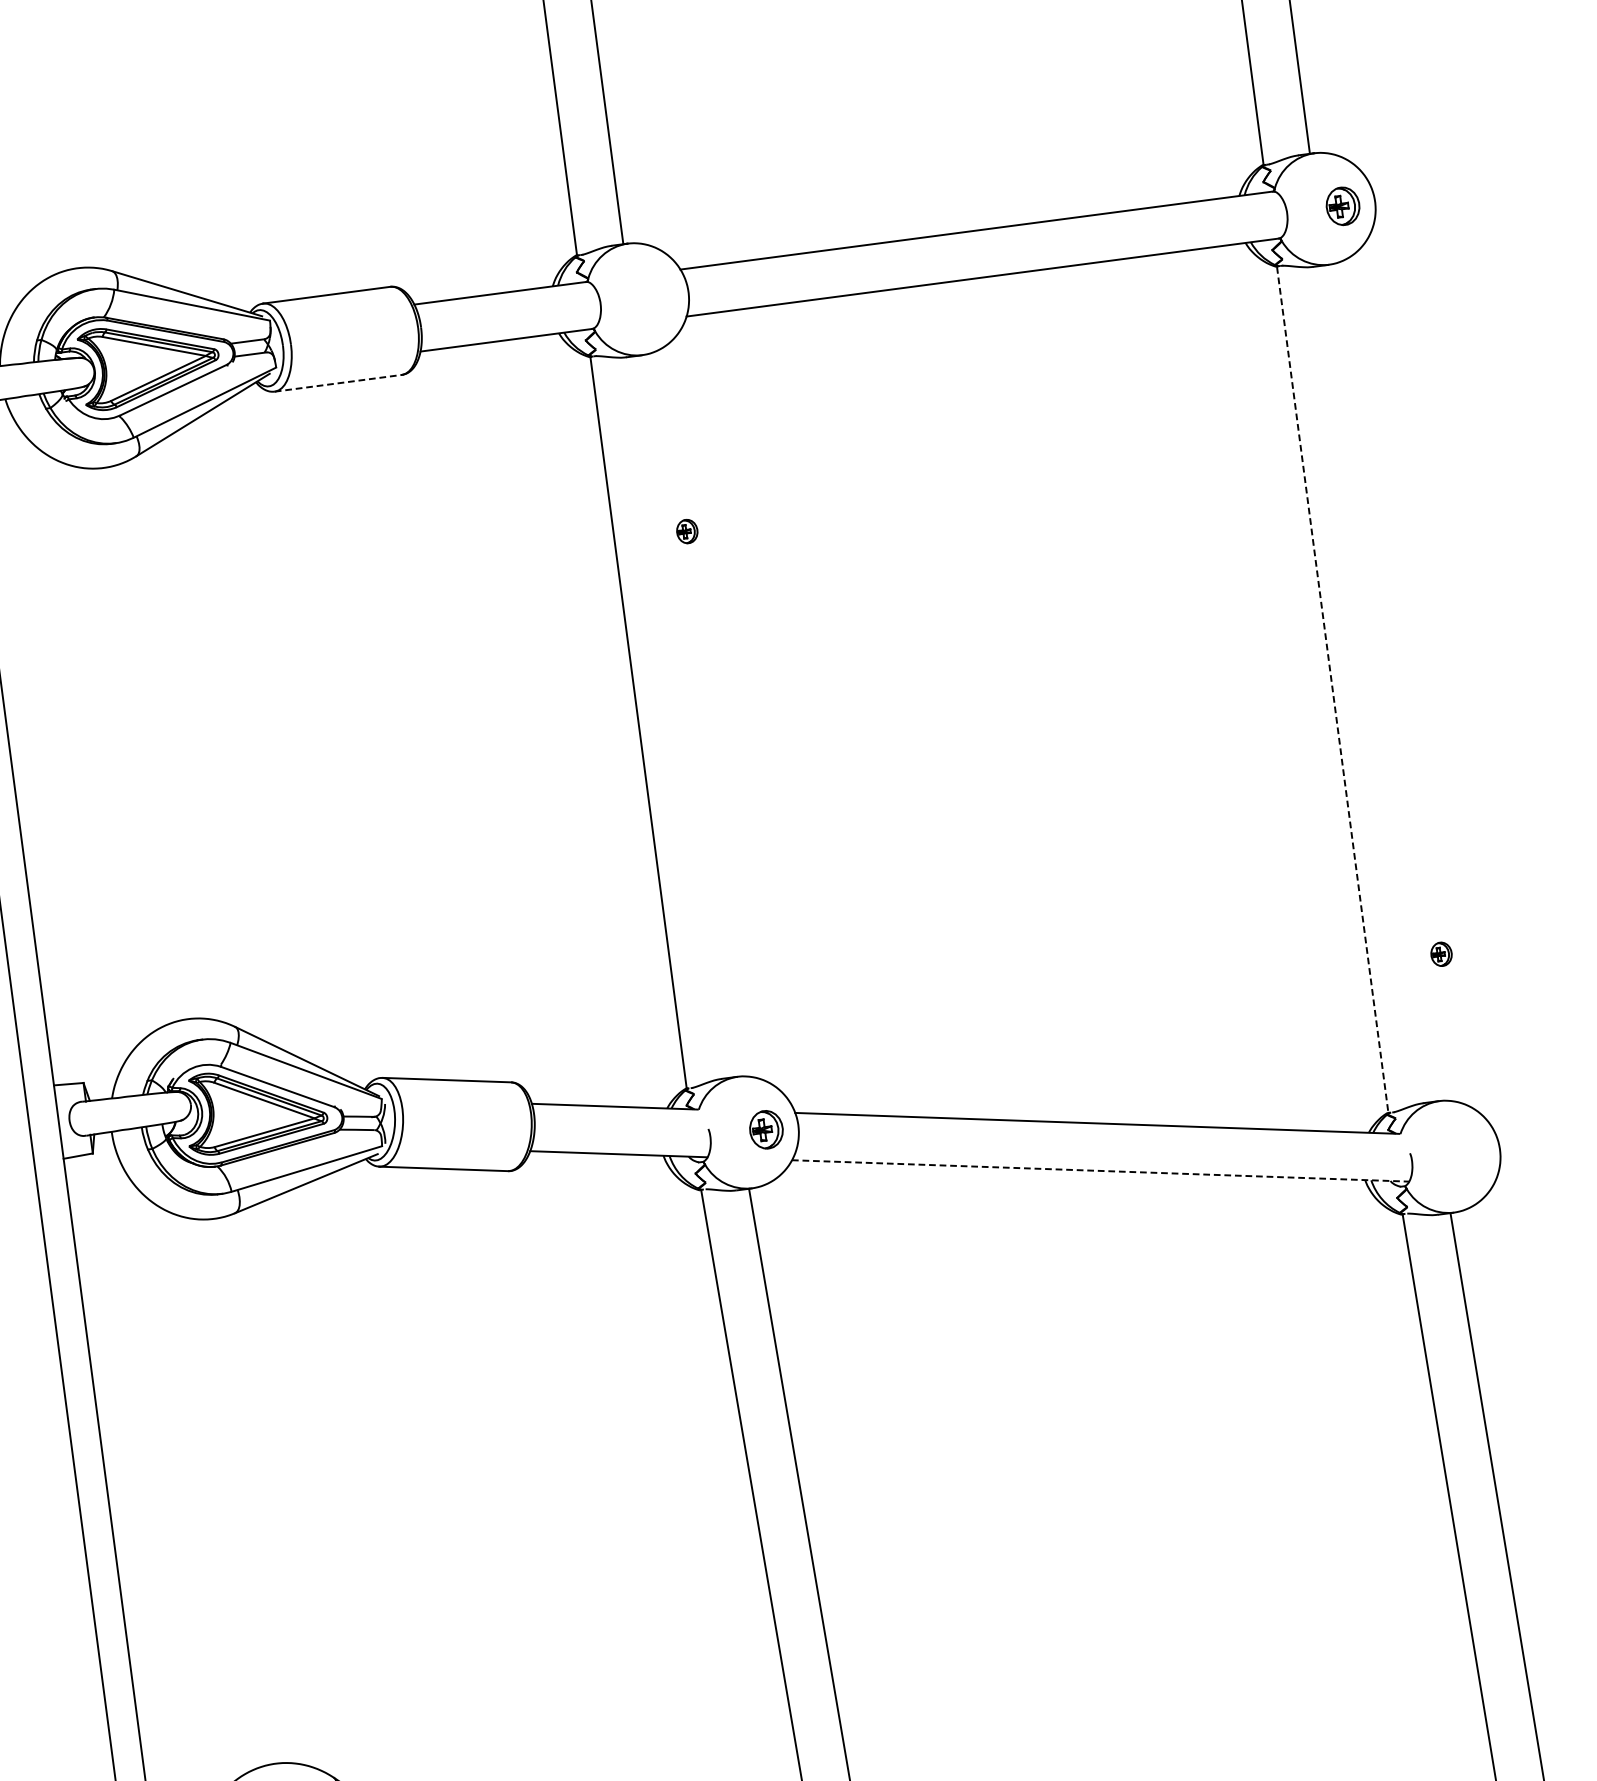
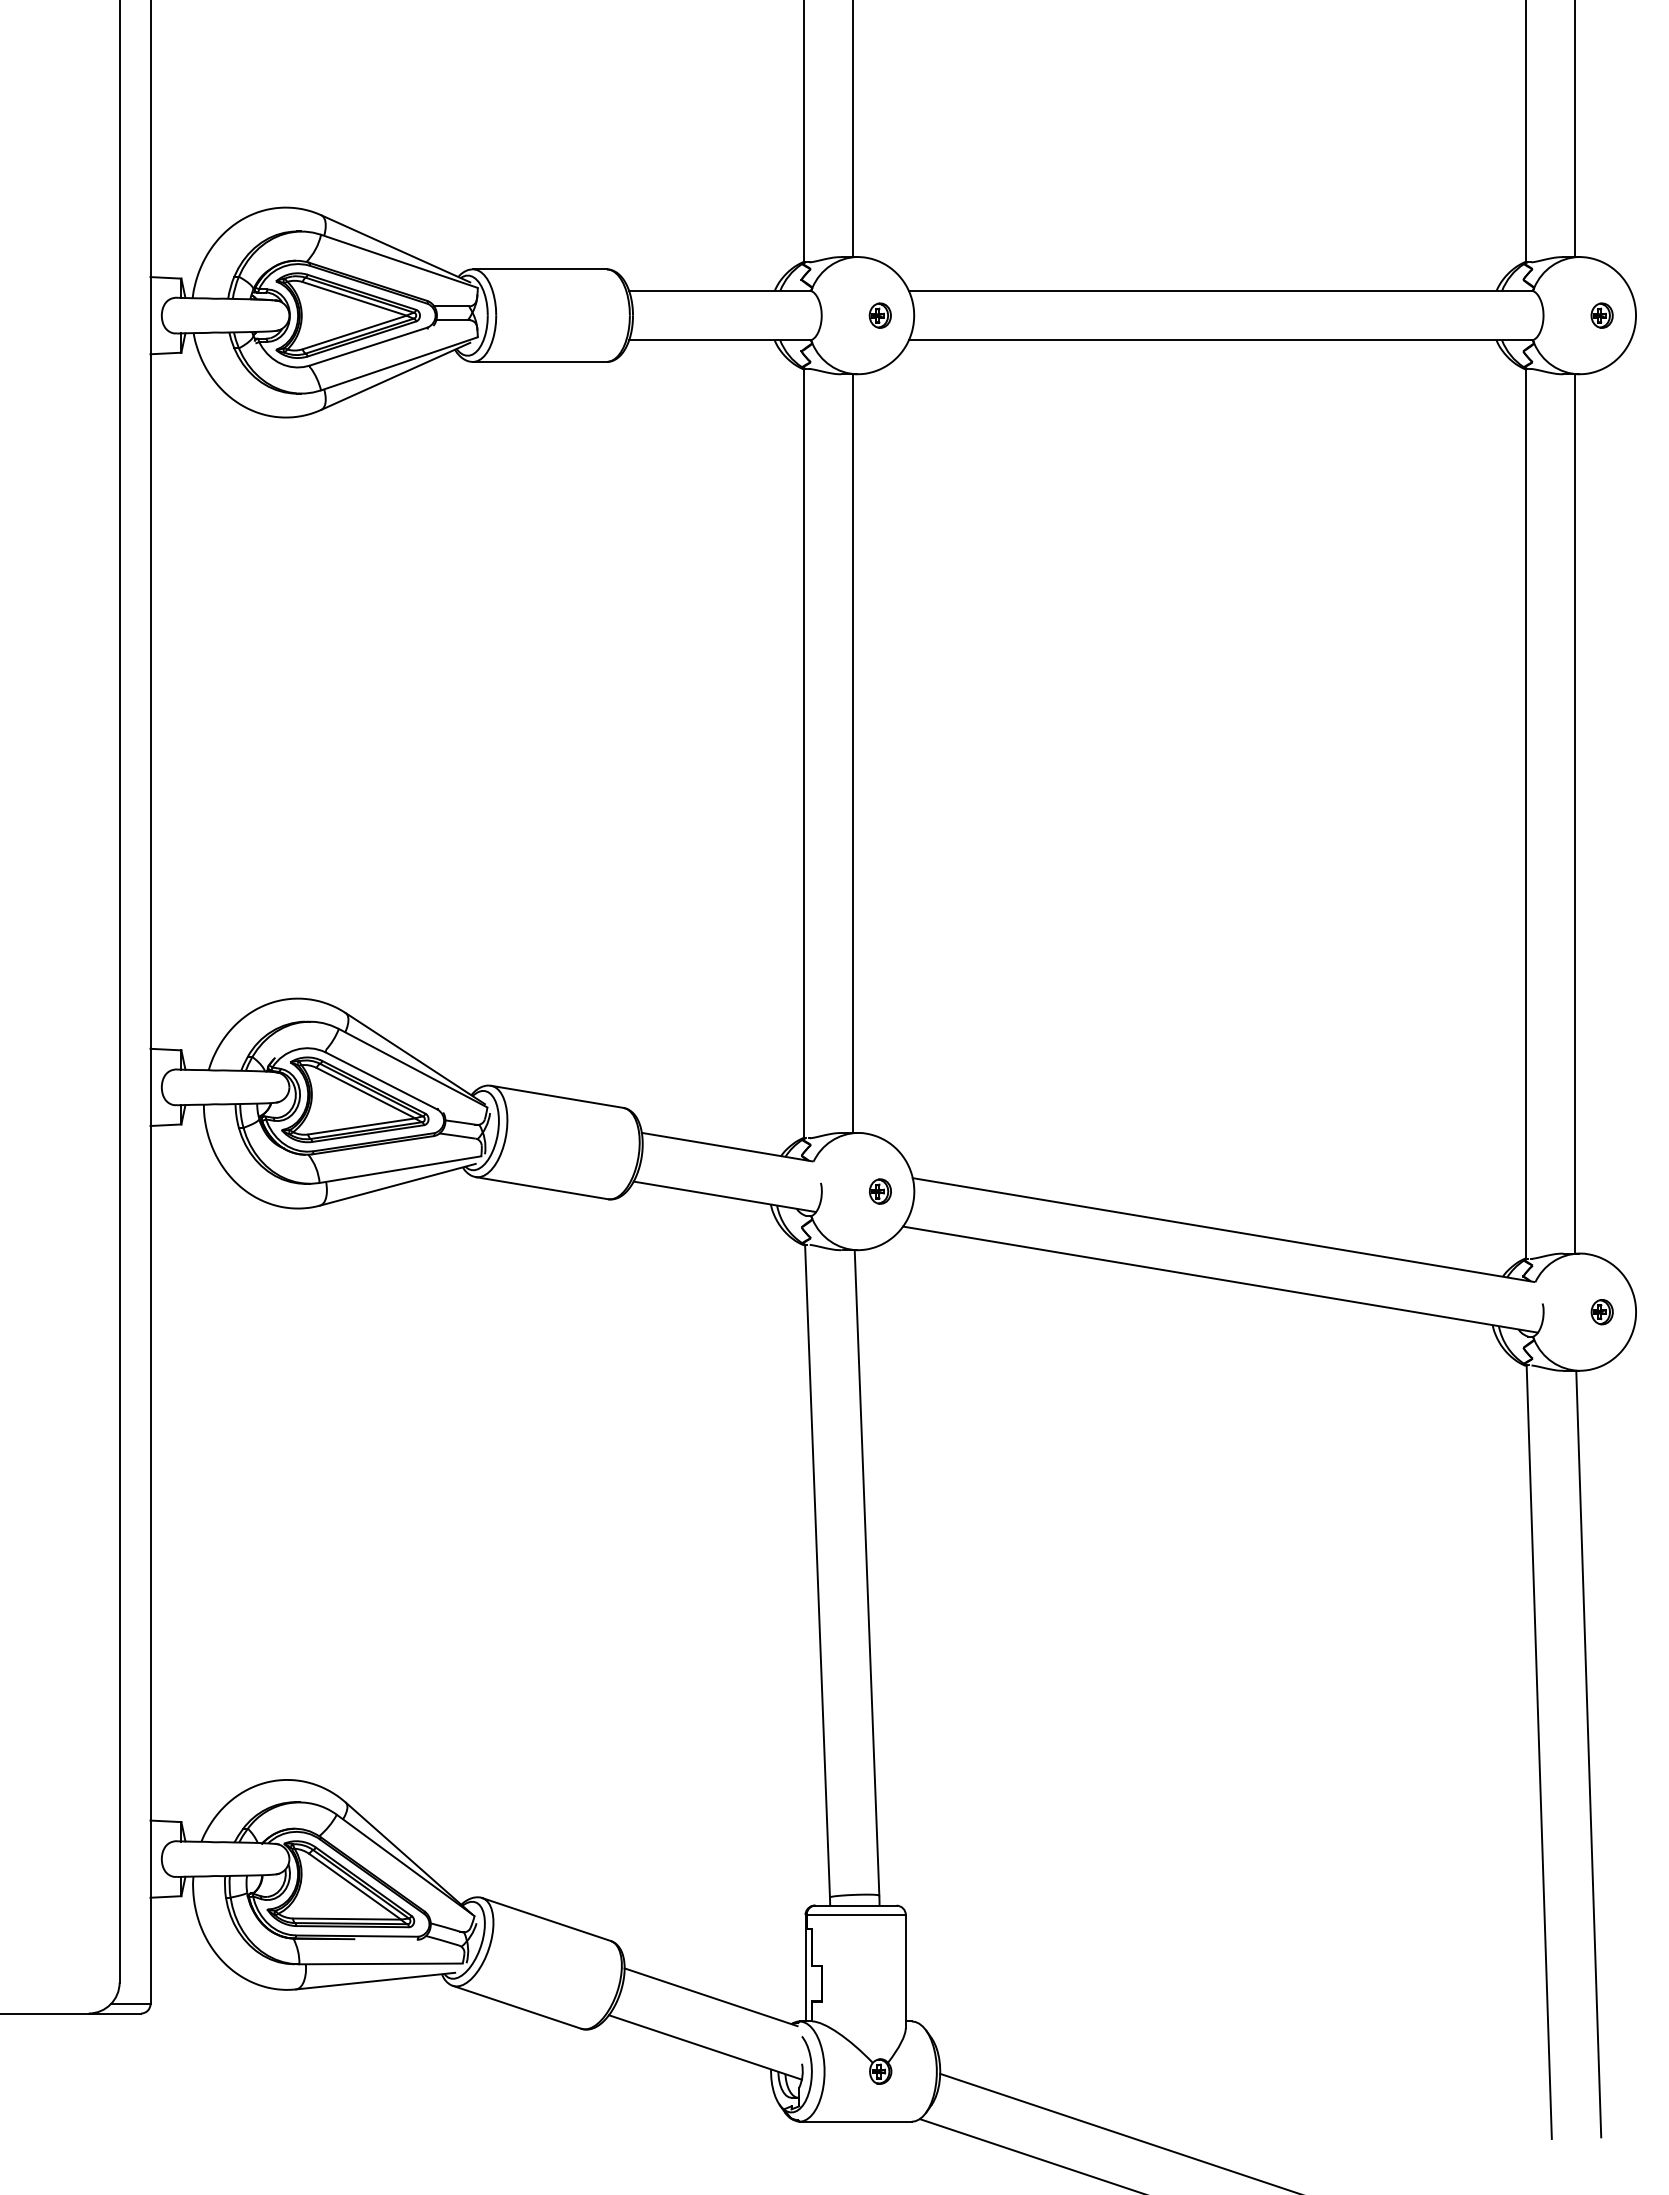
part: (1342, 206) -> (1601, 315), size x0.62
line: (337, 382) -> (539, 361), dashed -> solid
part: (686, 531) -> (879, 315), moved
line: (1379, 683) -> (1575, 813), added
line: (1332, 690) -> (1525, 814), dashed -> solid
line: (685, 716) -> (853, 753), added
part: (1440, 954) -> (1601, 1312), moved
part: (765, 1129) -> (879, 1191), size x0.62
line: (1100, 1170) -> (1220, 1279), dashed -> solid

